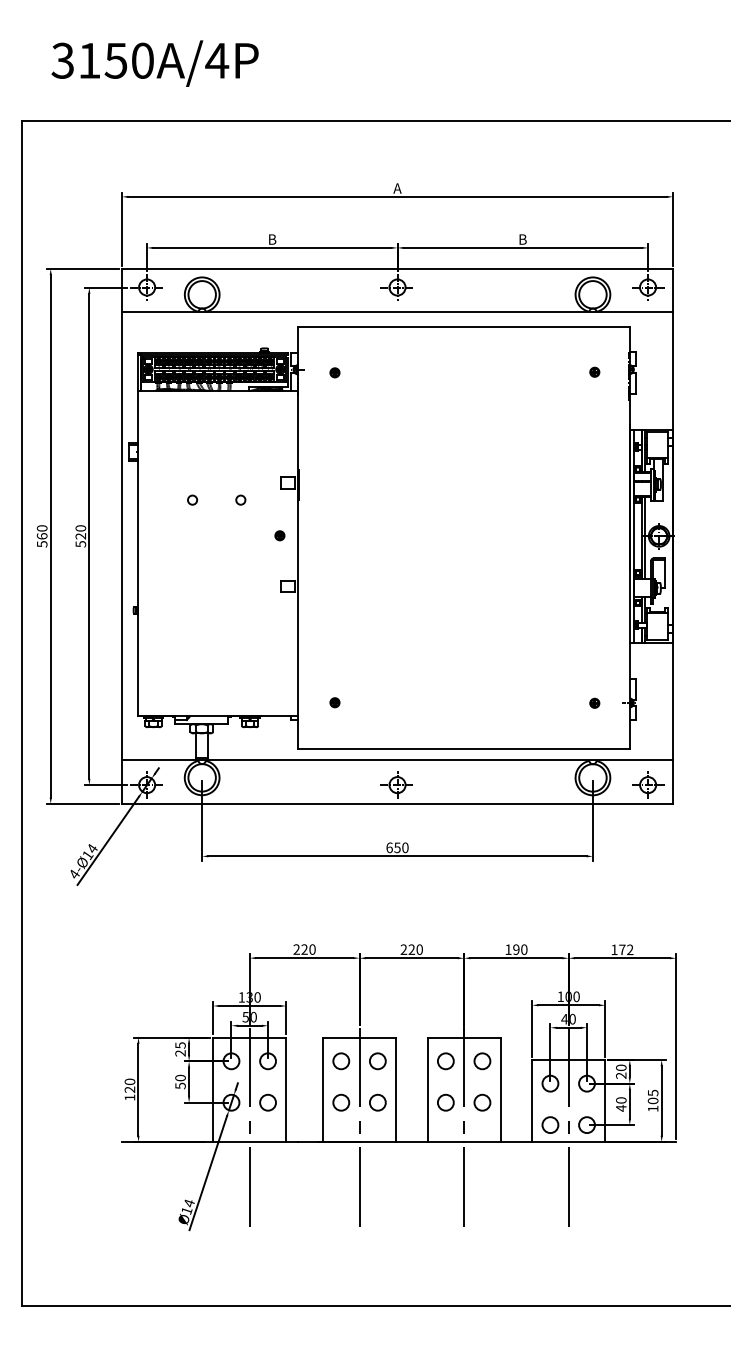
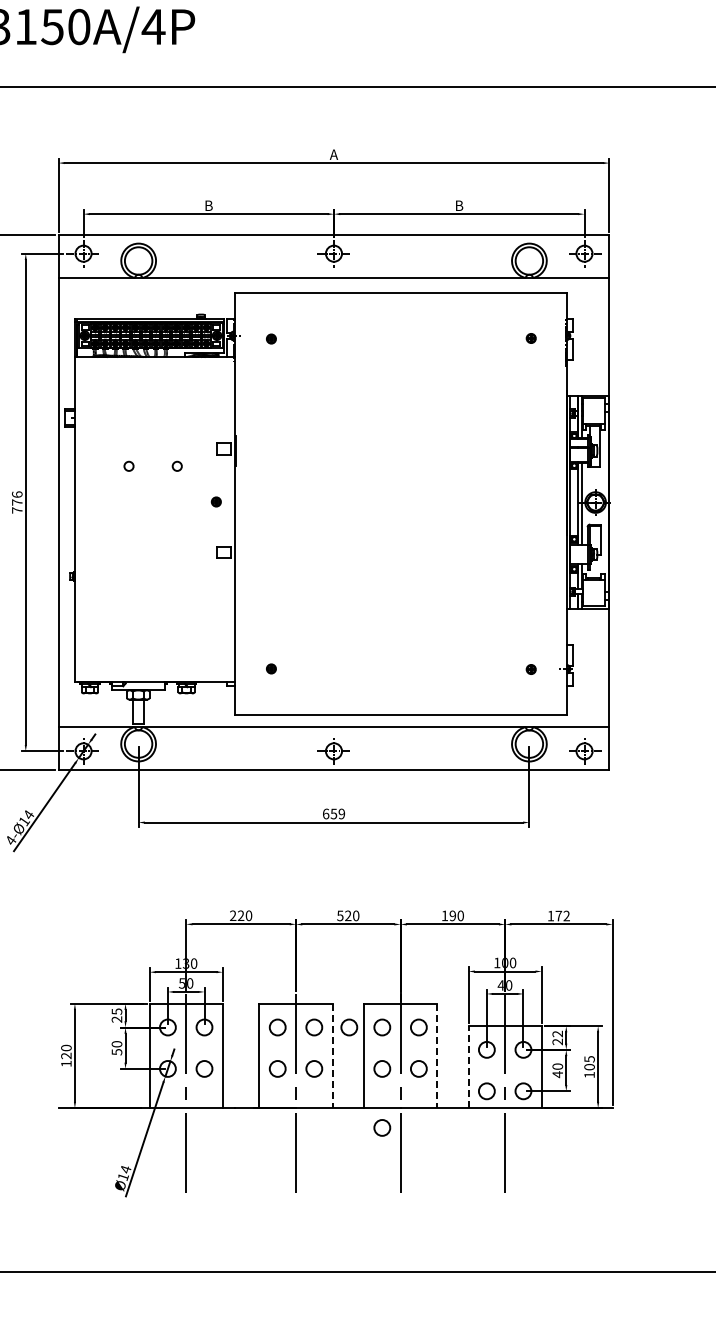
text: (80, 536) -> (16, 502), 520 -> 776
text: (405, 847) -> (341, 813), 650 -> 659
text: (403, 949) -> (339, 915), 220 -> 520
circle: (412, 1061) -> (348, 1027), added
text: (621, 1067) -> (557, 1033), 20 -> 22
line: (396, 1090) -> (332, 1056), solid -> dashed
line: (500, 1090) -> (436, 1056), solid -> dashed
line: (532, 1100) -> (468, 1066), solid -> dashed
circle: (445, 1161) -> (381, 1127), added

